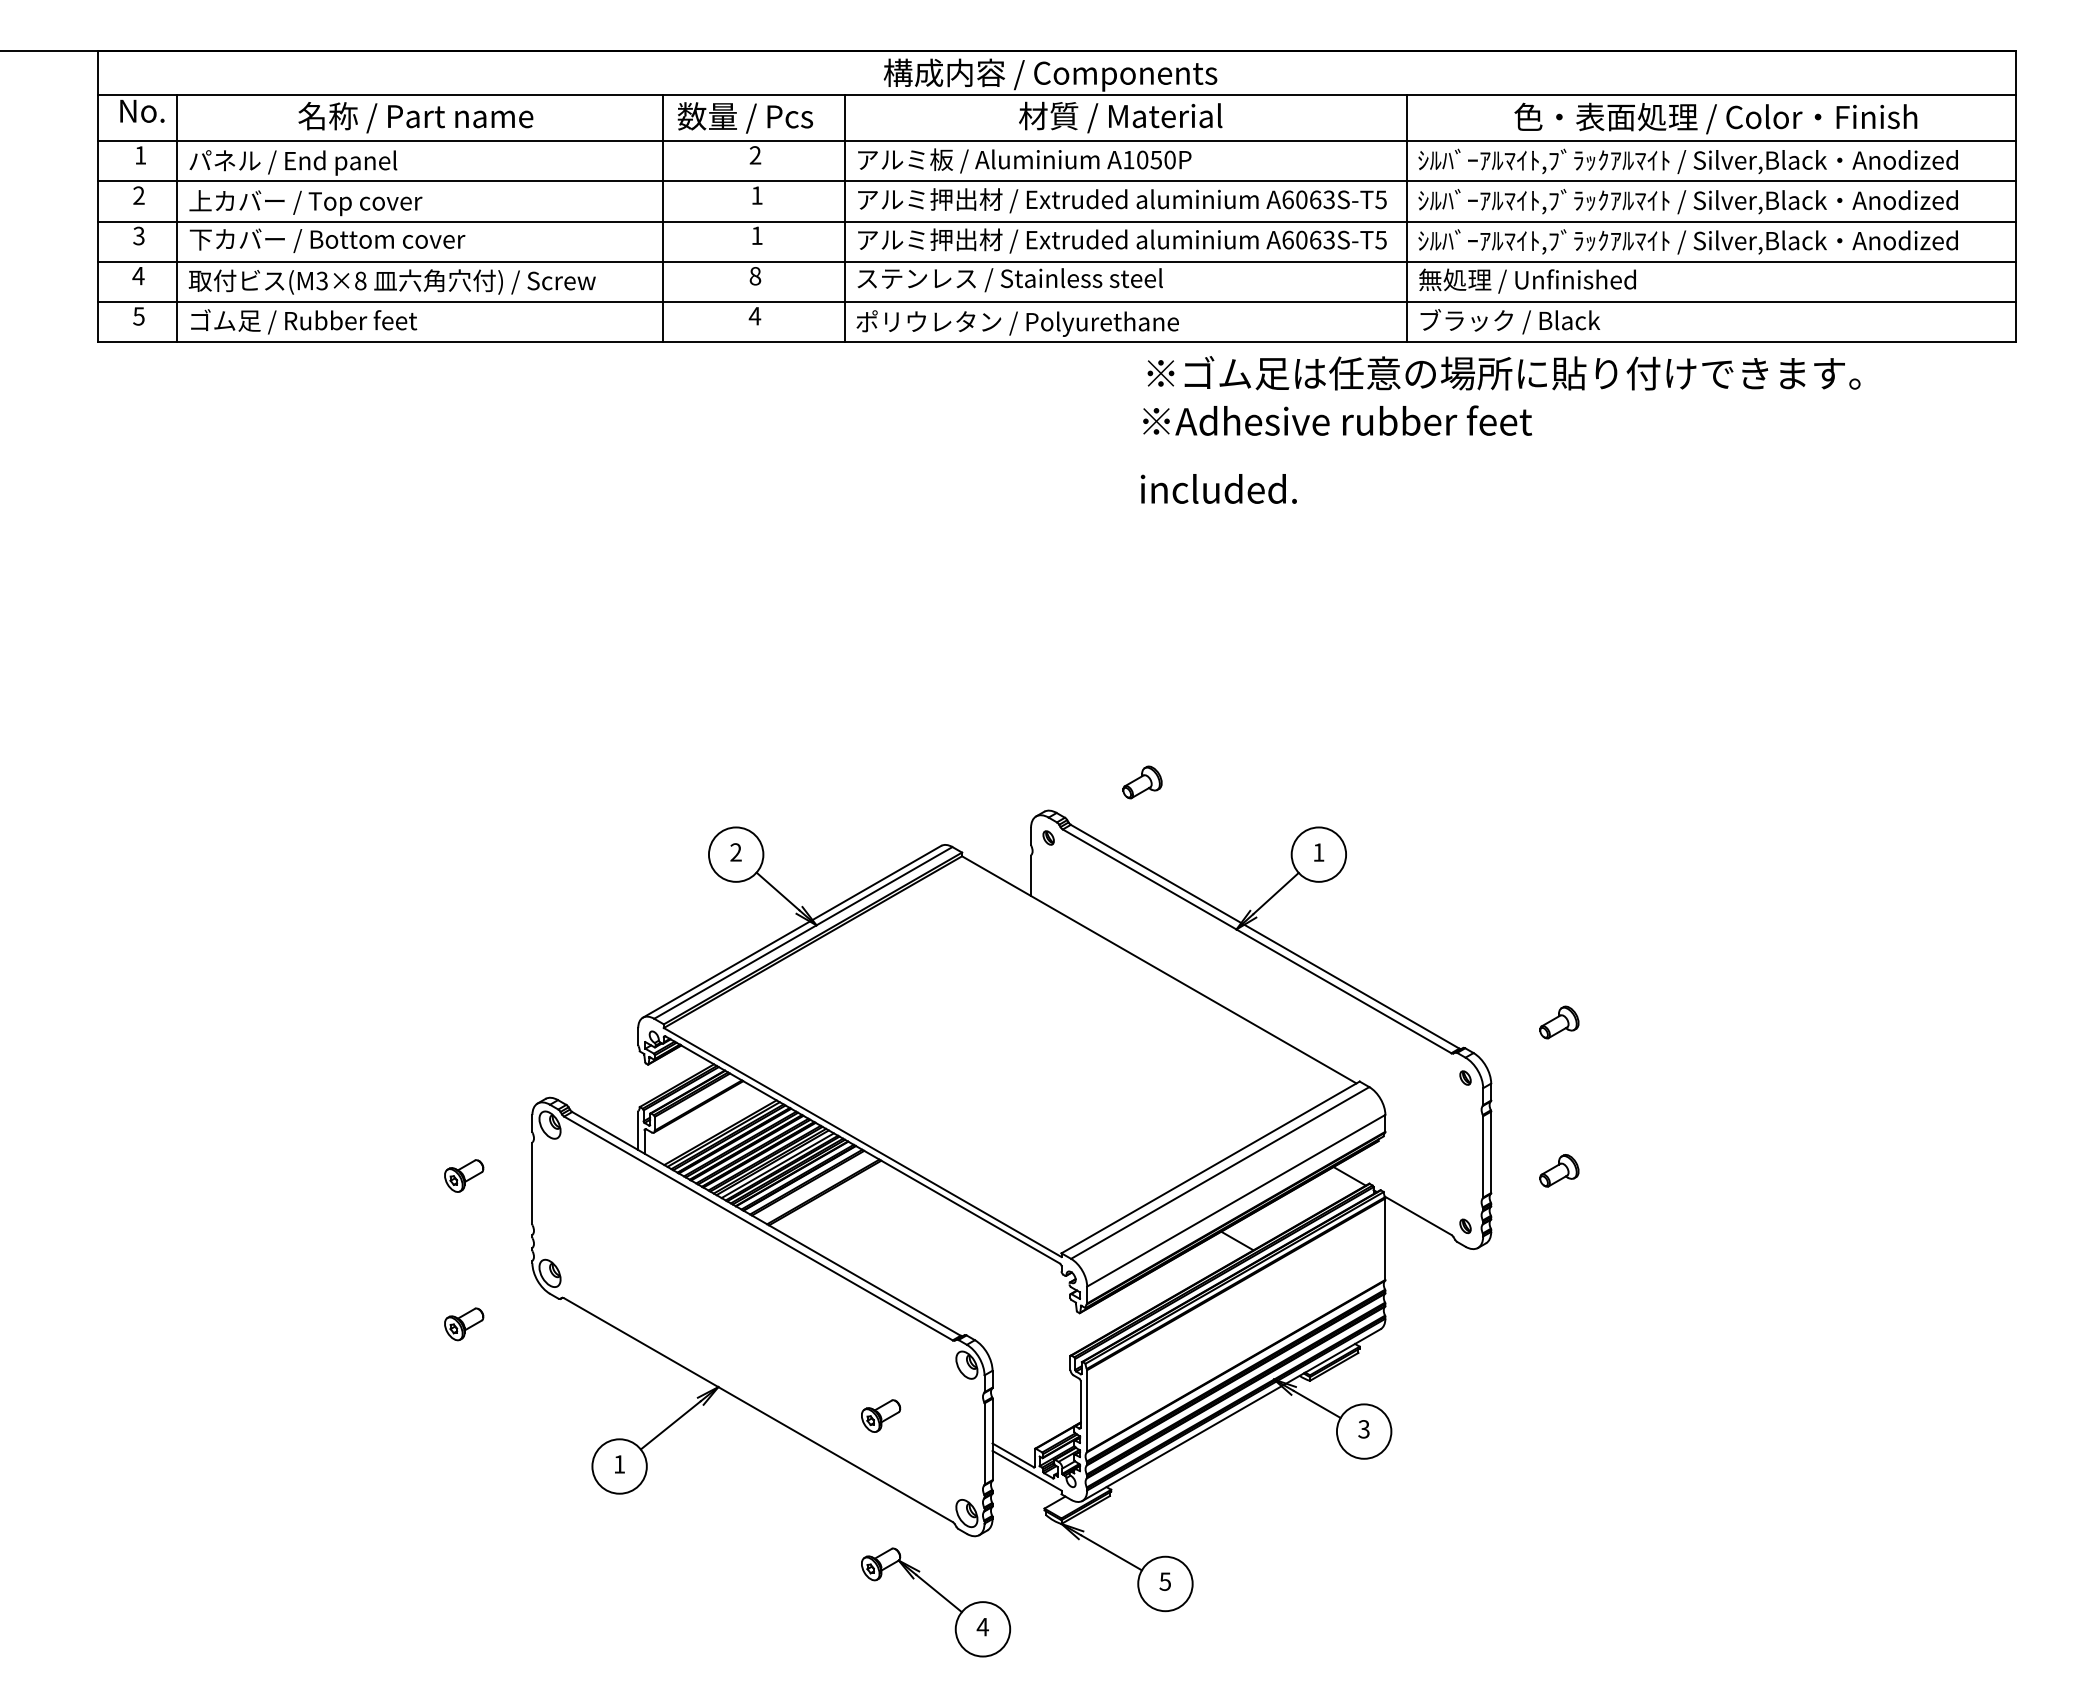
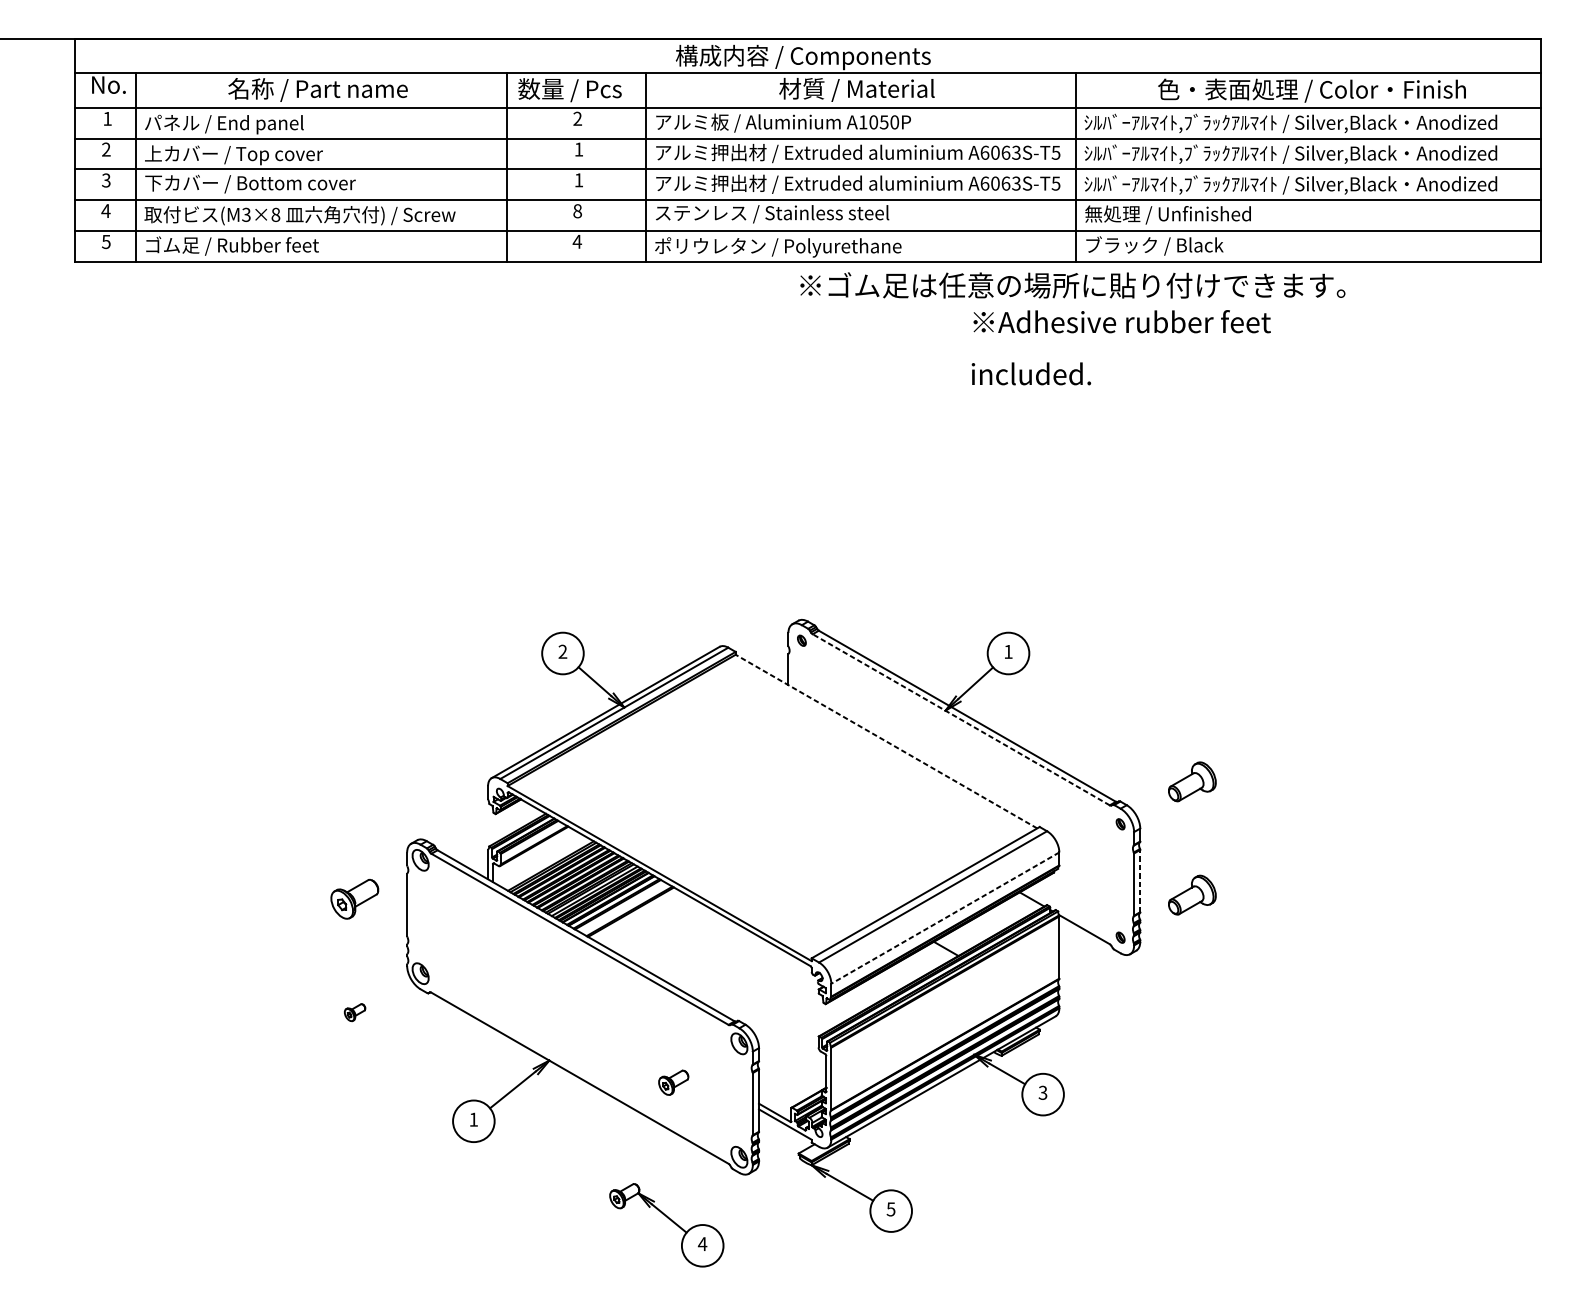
text: (1503, 373) -> (1072, 285), moved
text: (1336, 454) -> (1121, 347), moved
part: (1142, 782) -> (873, 598), removed
line: (1256, 941) -> (960, 719), solid -> dashed
line: (1159, 969) -> (886, 741), solid -> dashed
part: (1559, 1022) -> (1192, 781), size x1.6
line: (1491, 1152) -> (1140, 881), solid -> dashed
part: (1559, 1170) -> (1192, 894), size x1.6
part: (464, 1175) -> (355, 898), size x1.6
line: (1235, 1201) -> (944, 918), solid -> dashed
part: (464, 1324) -> (355, 1012), size x0.7
part: (939, 1595) -> (669, 1219), moved

